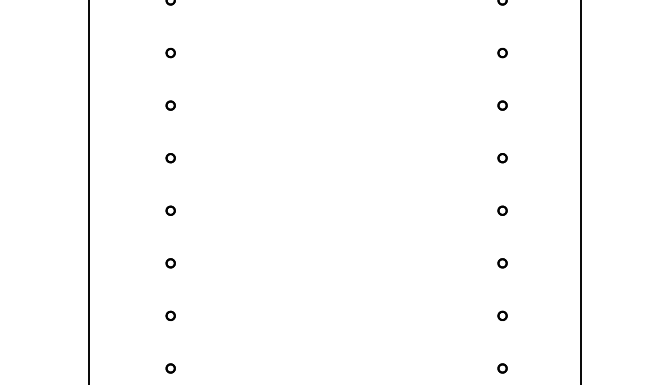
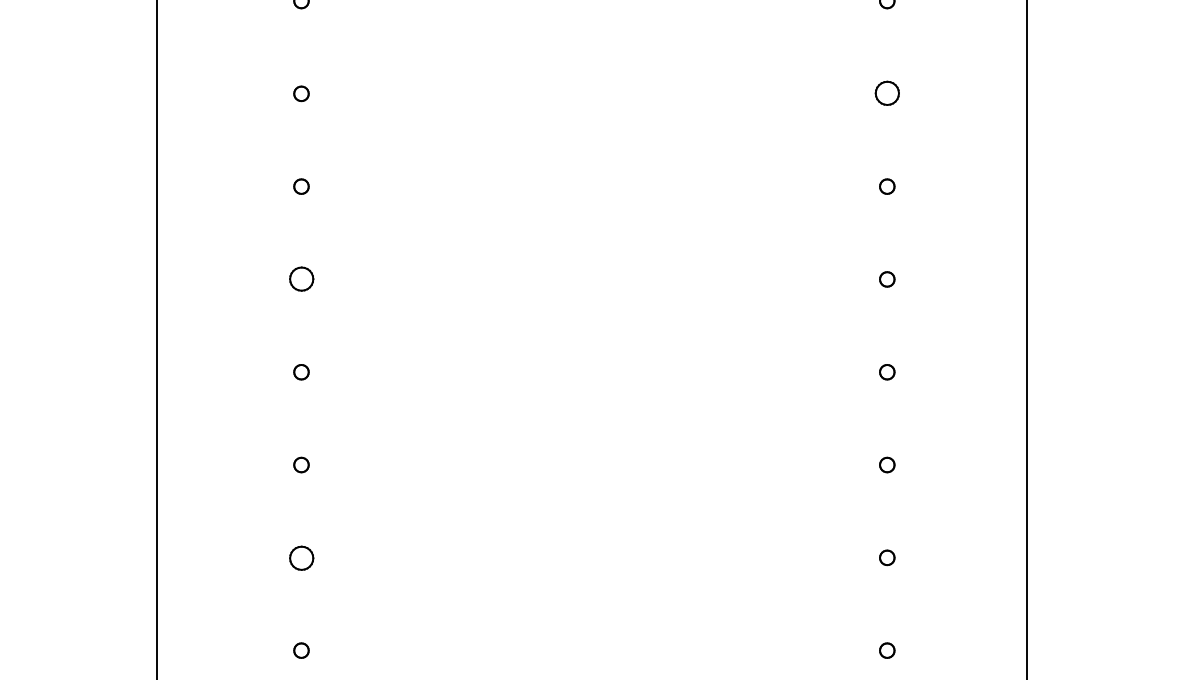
part: (502, 53) -> (887, 94), size x1.6
part: (170, 158) -> (301, 279), size x1.6
part: (170, 315) -> (301, 557), size x1.6

